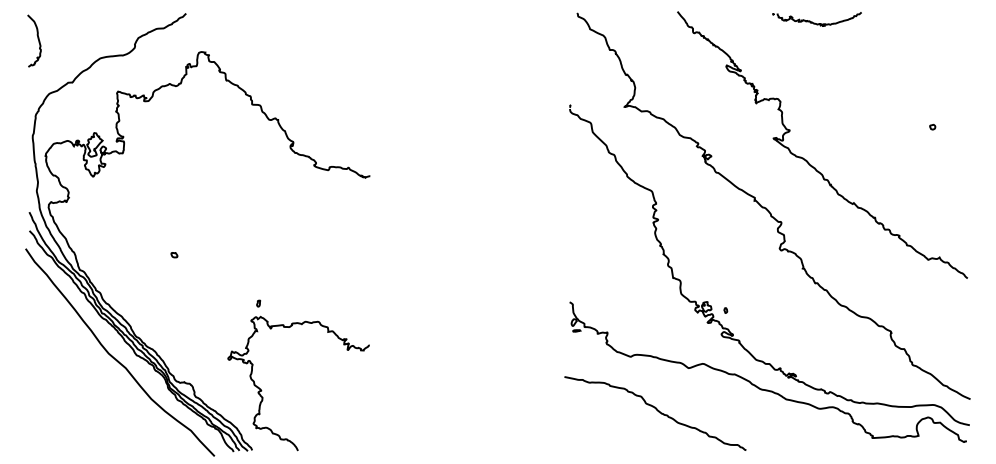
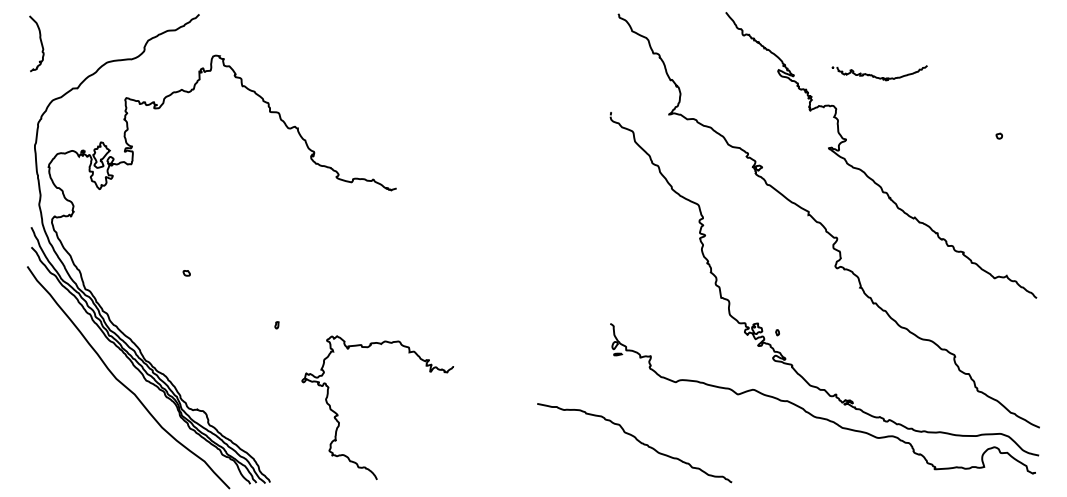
part: (816, 19) -> (879, 73), moved
curve: (262, 390) -> (339, 415), moved
curve: (657, 411) -> (636, 440), moved

